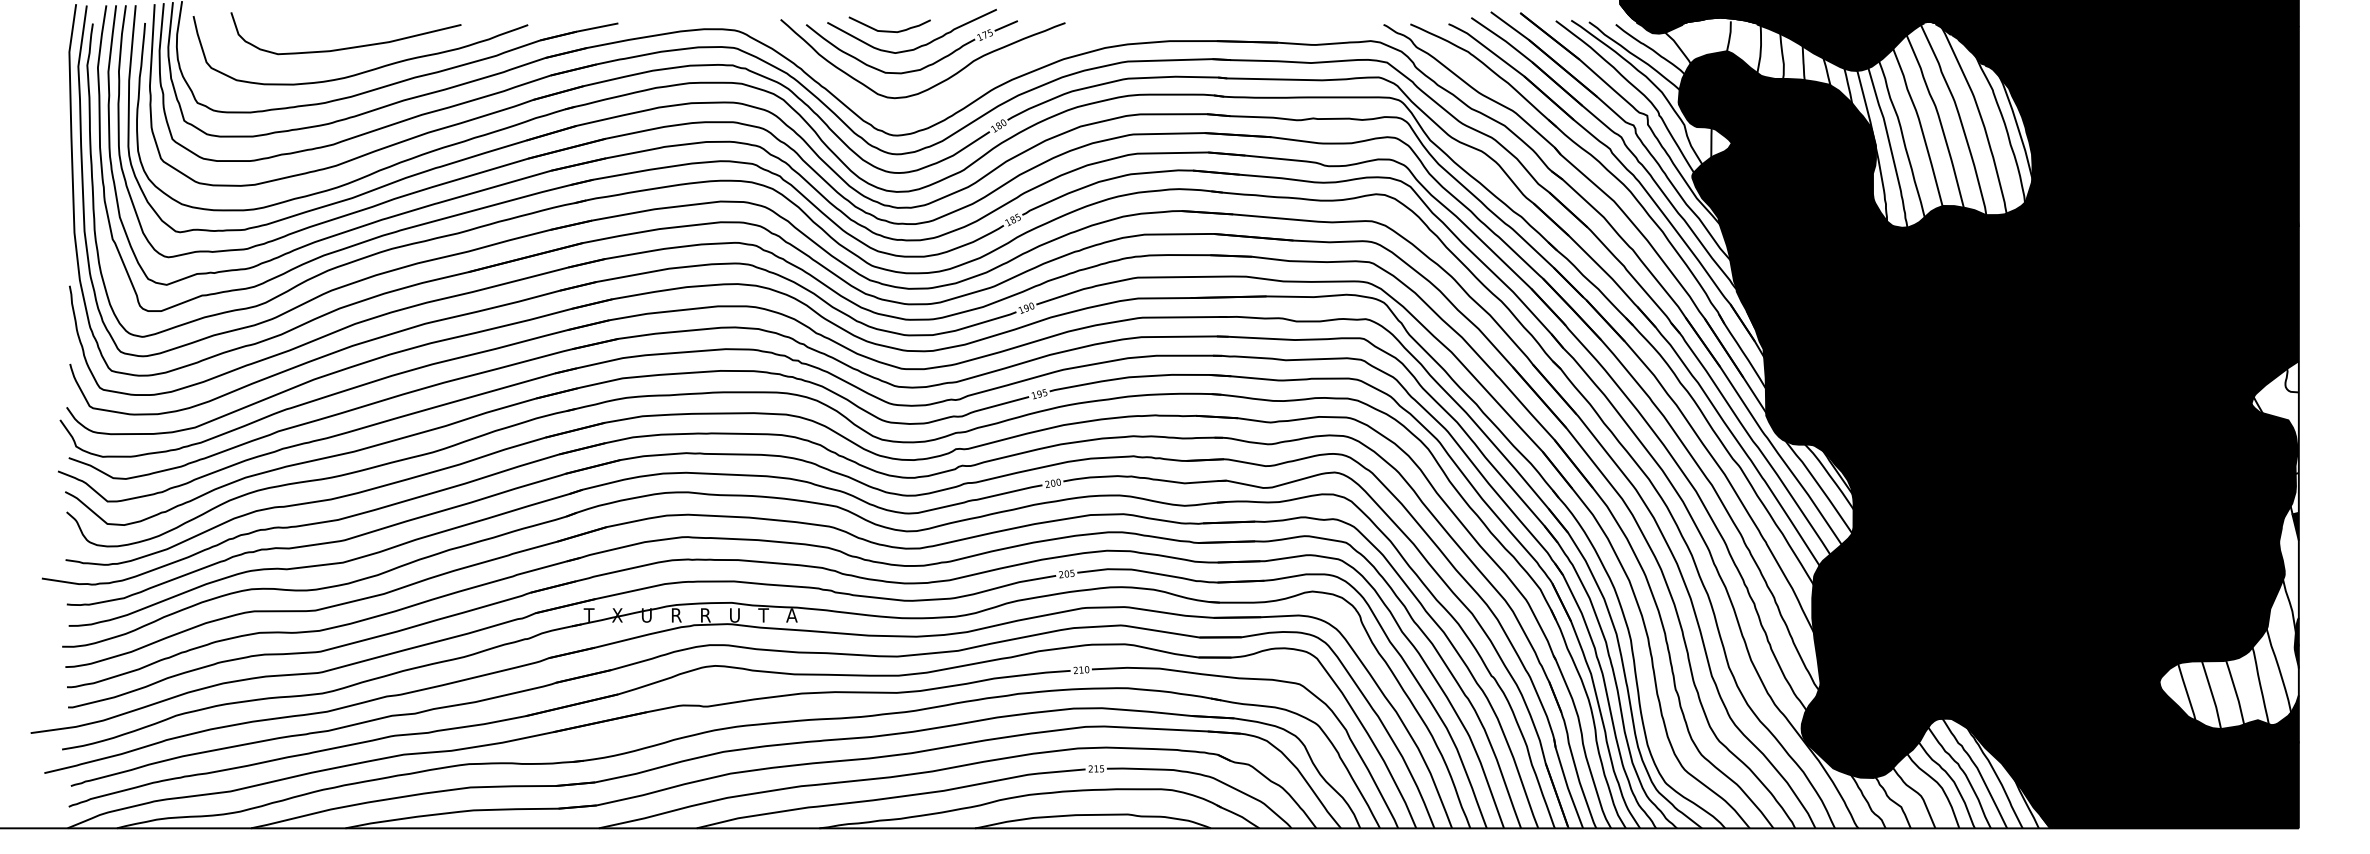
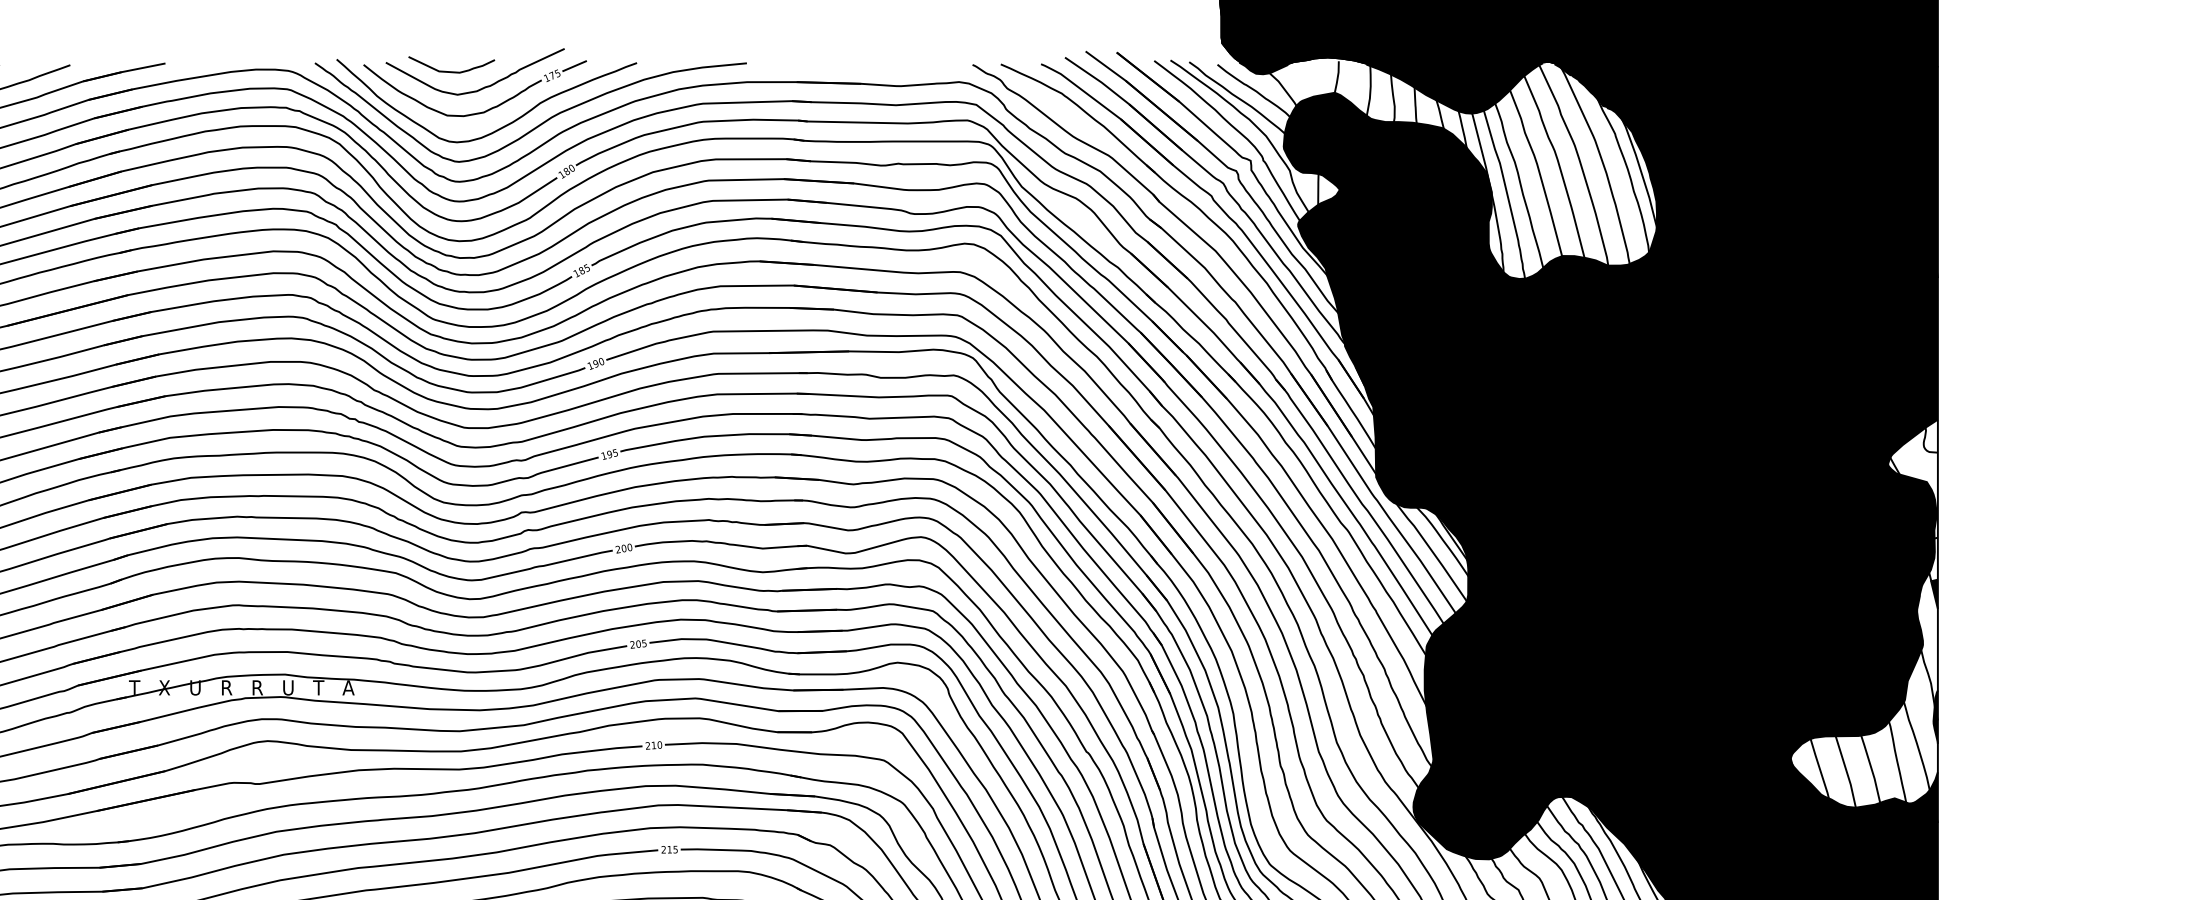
curve: (973, 80) -> (540, 123), added

